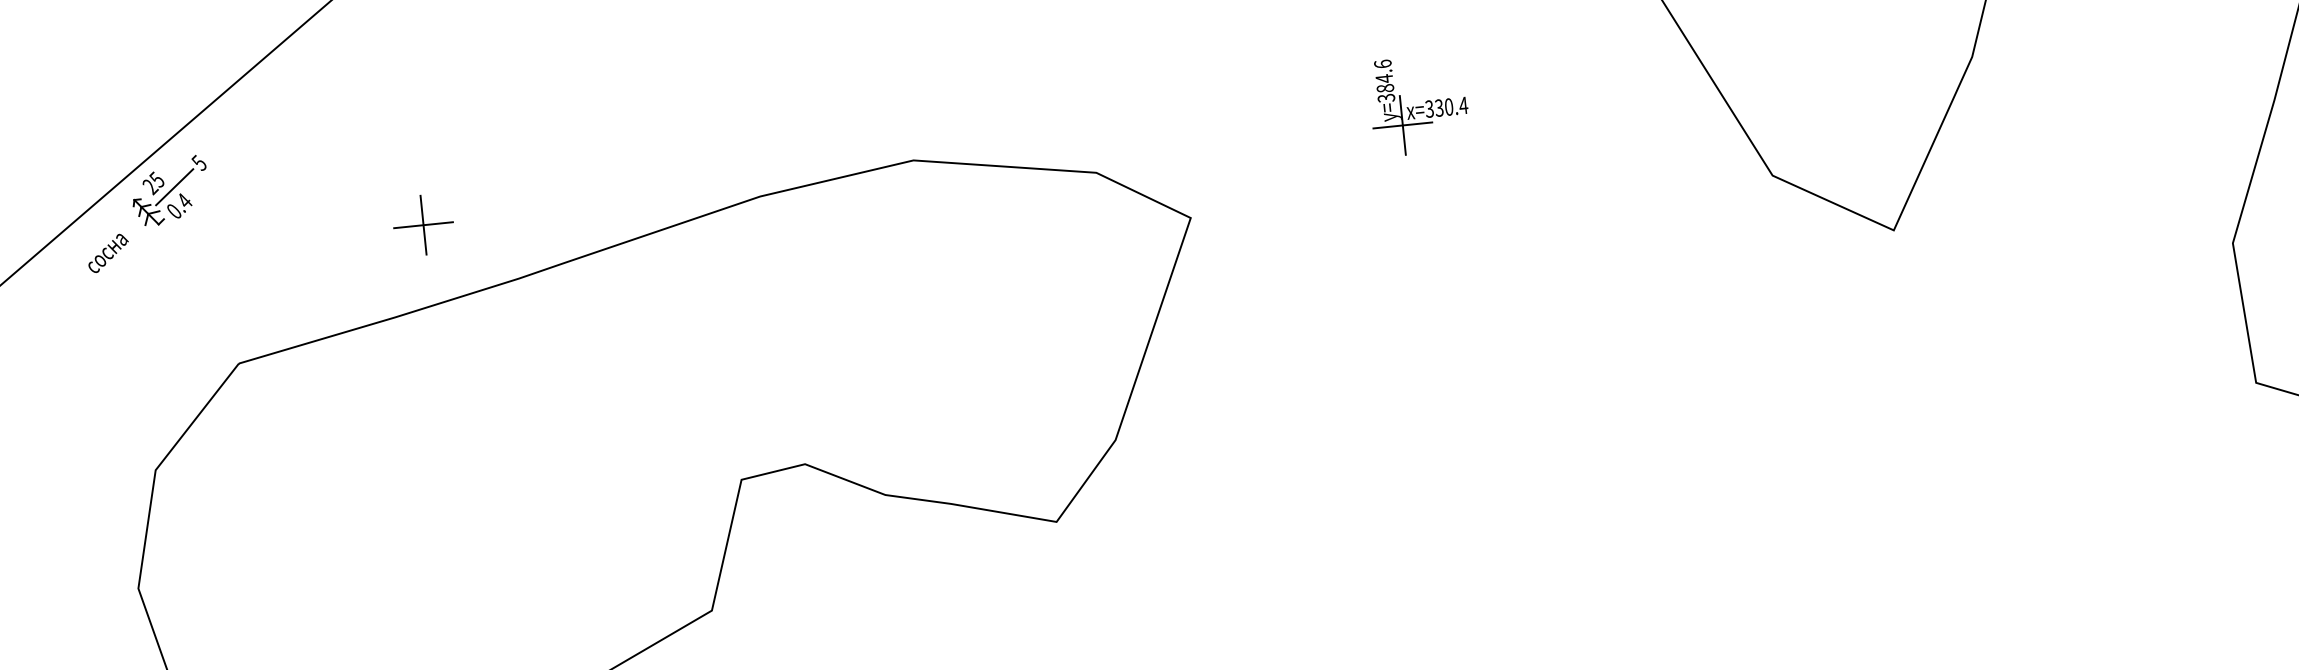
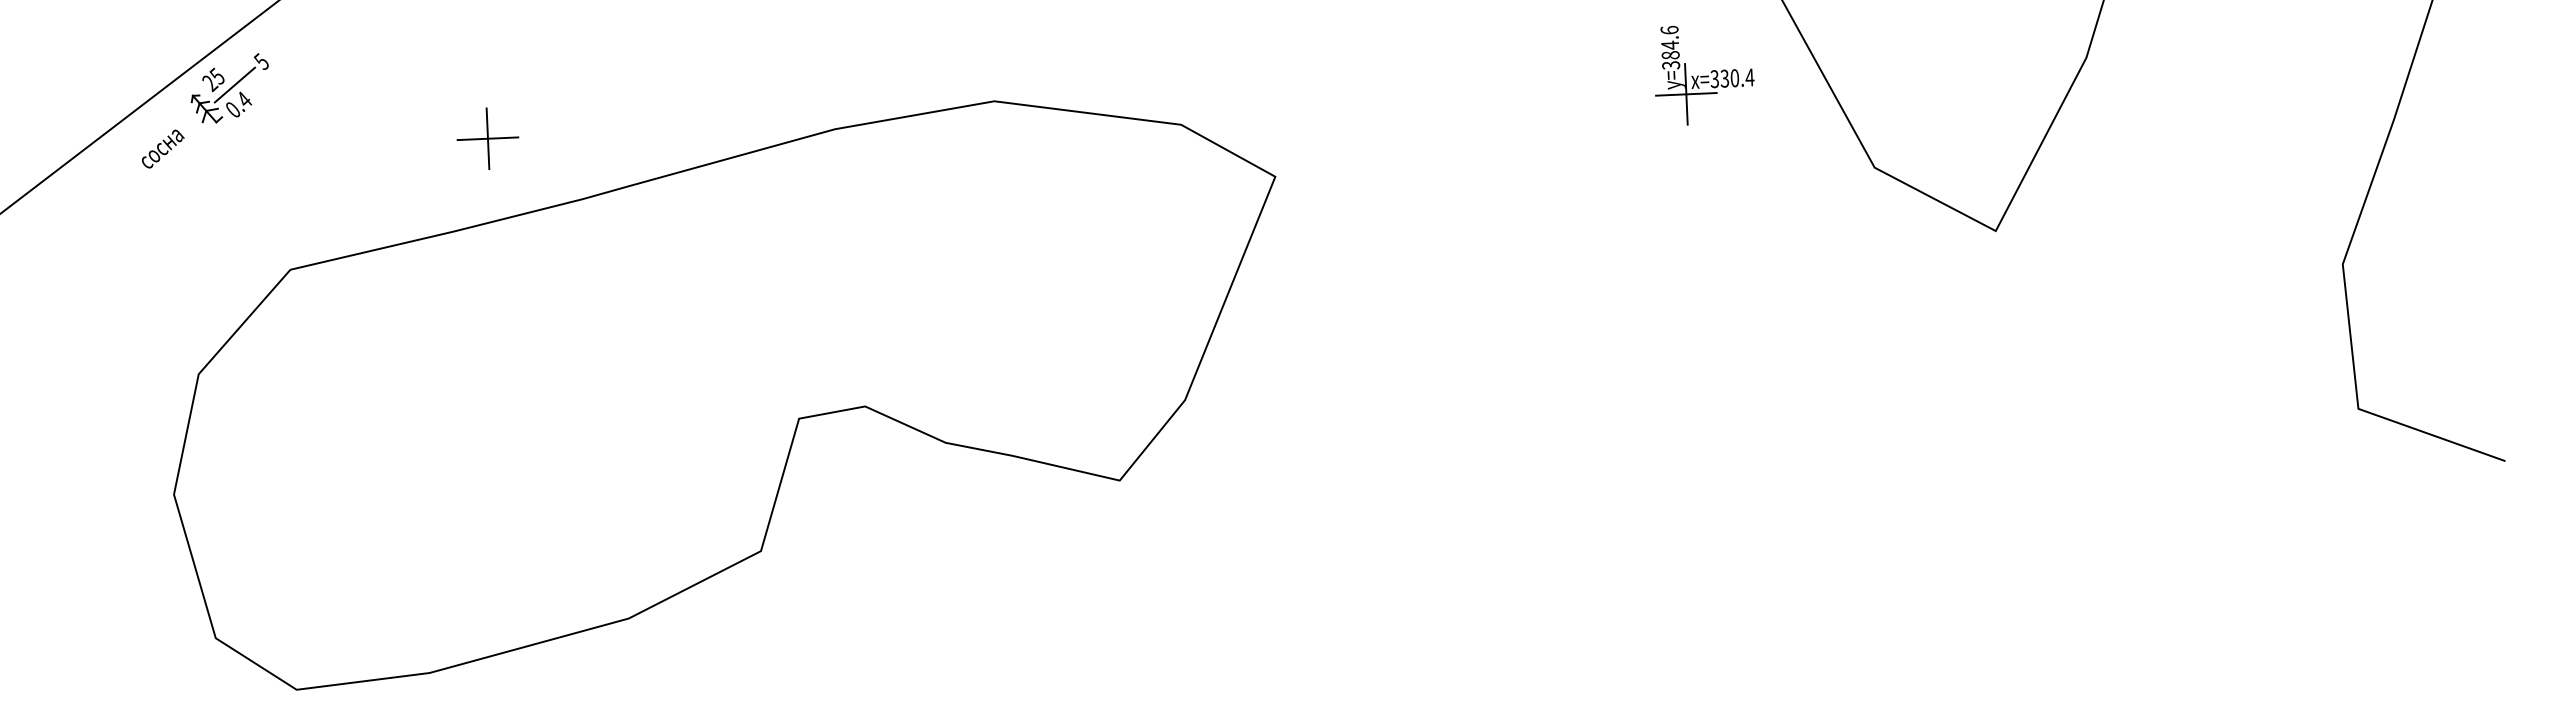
part: (1419, 106) -> (1704, 75), moved

